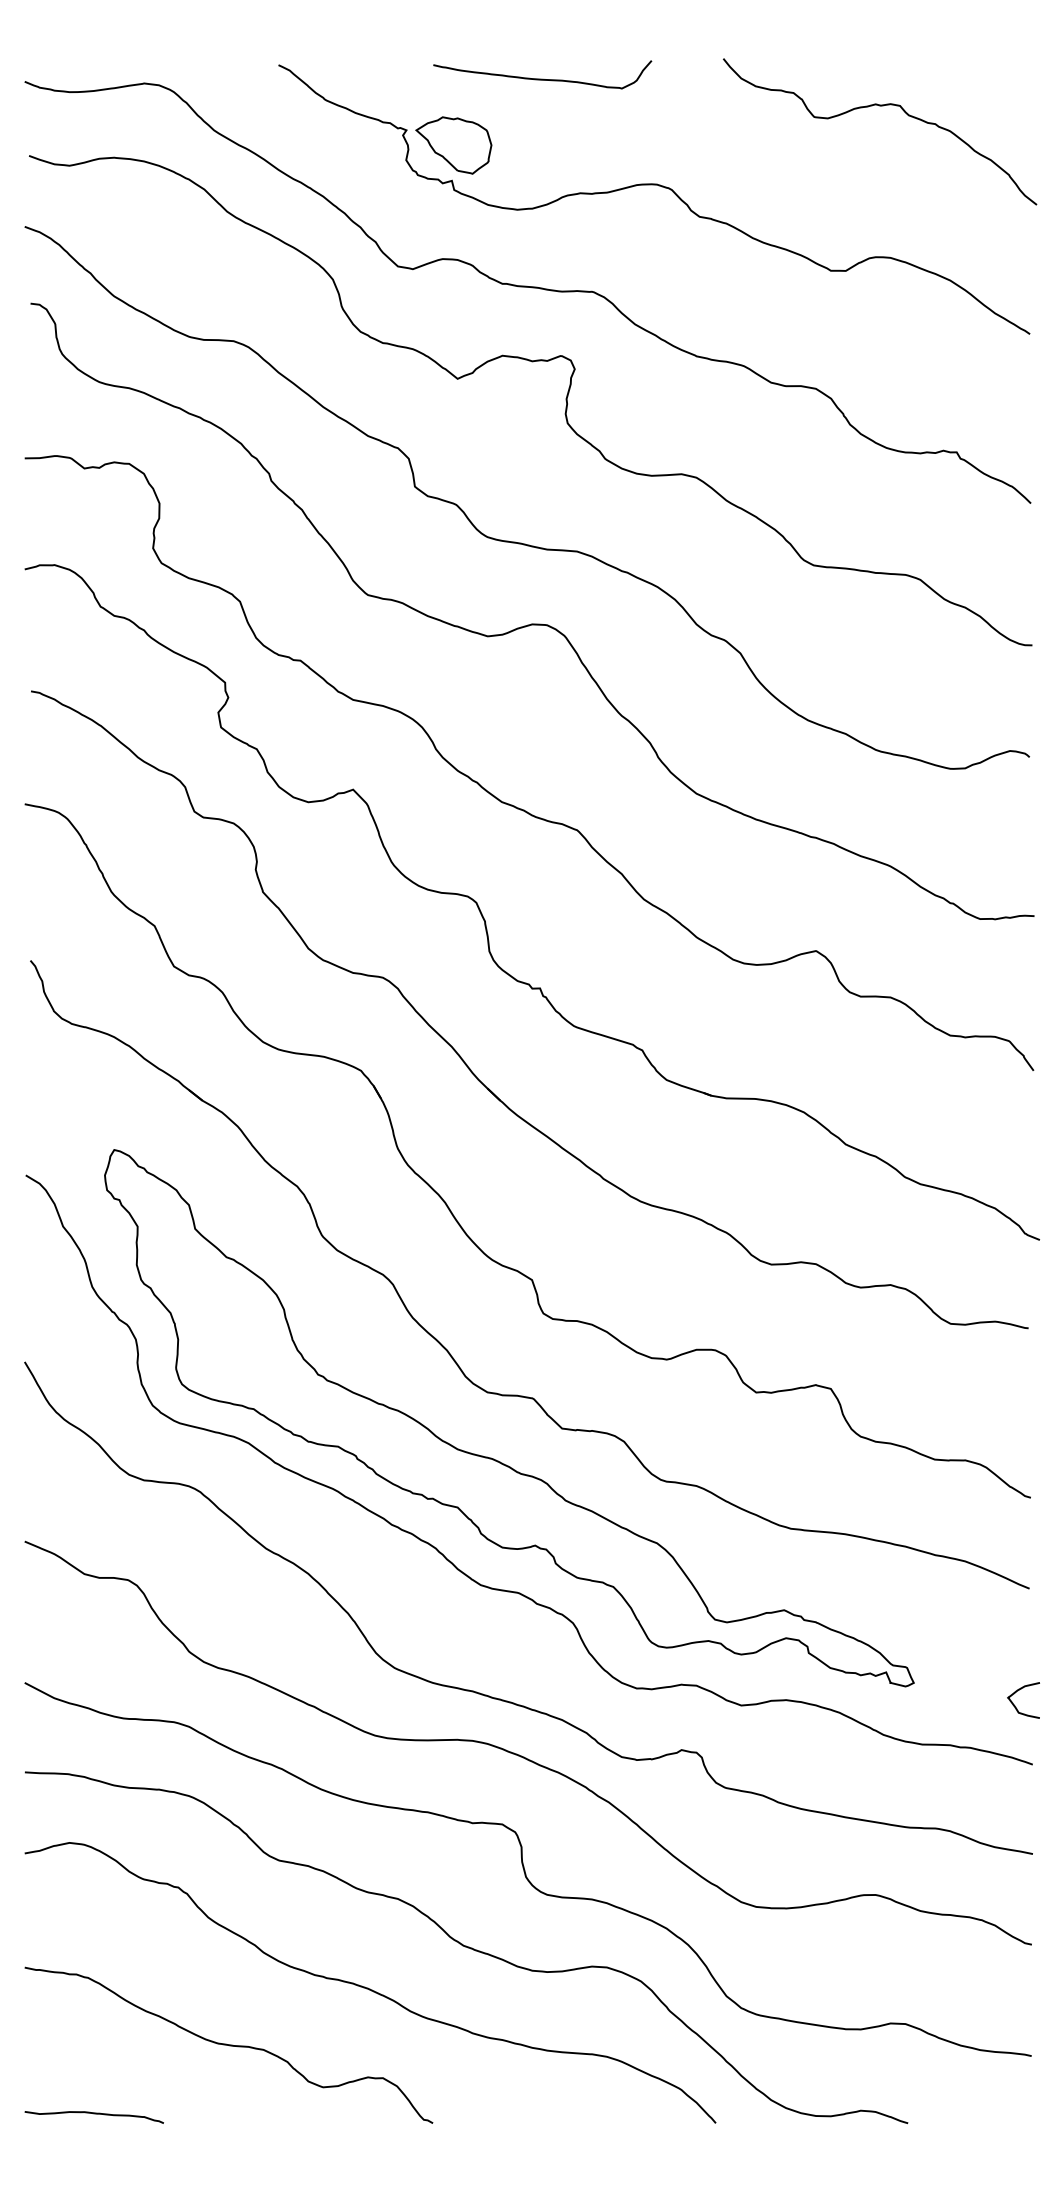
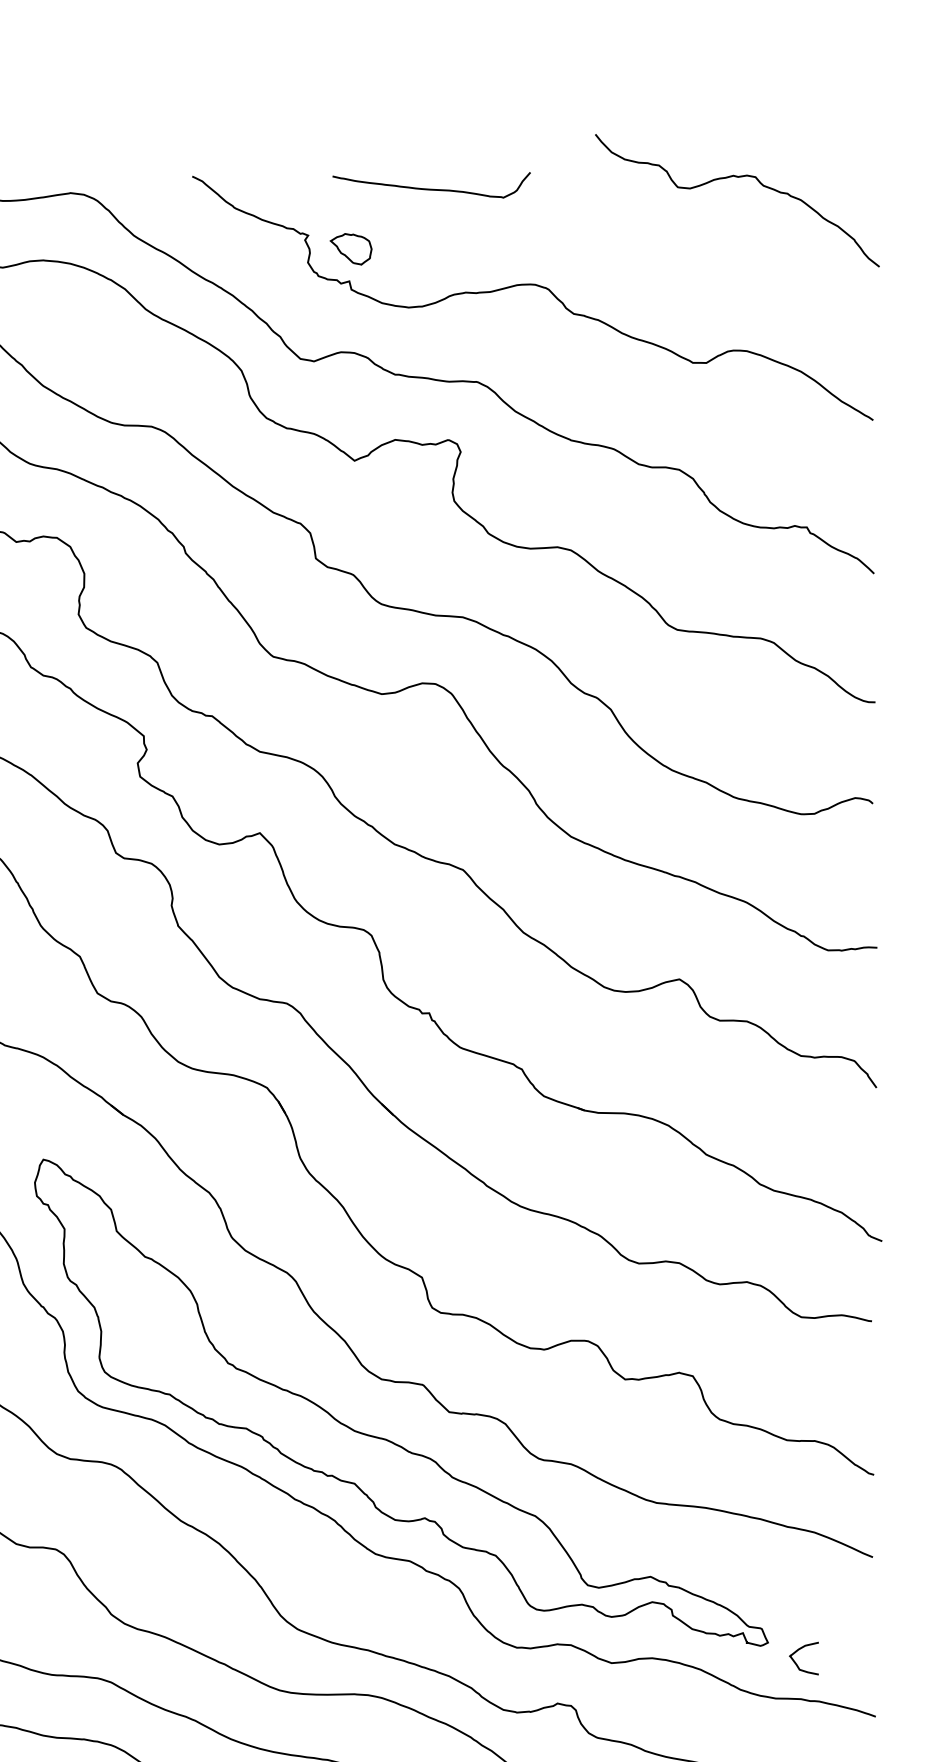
curve: (880, 106) -> (737, 177), moved
part: (453, 145) -> (350, 249), size x0.6
curve: (1015, 1705) -> (796, 1663), moved

